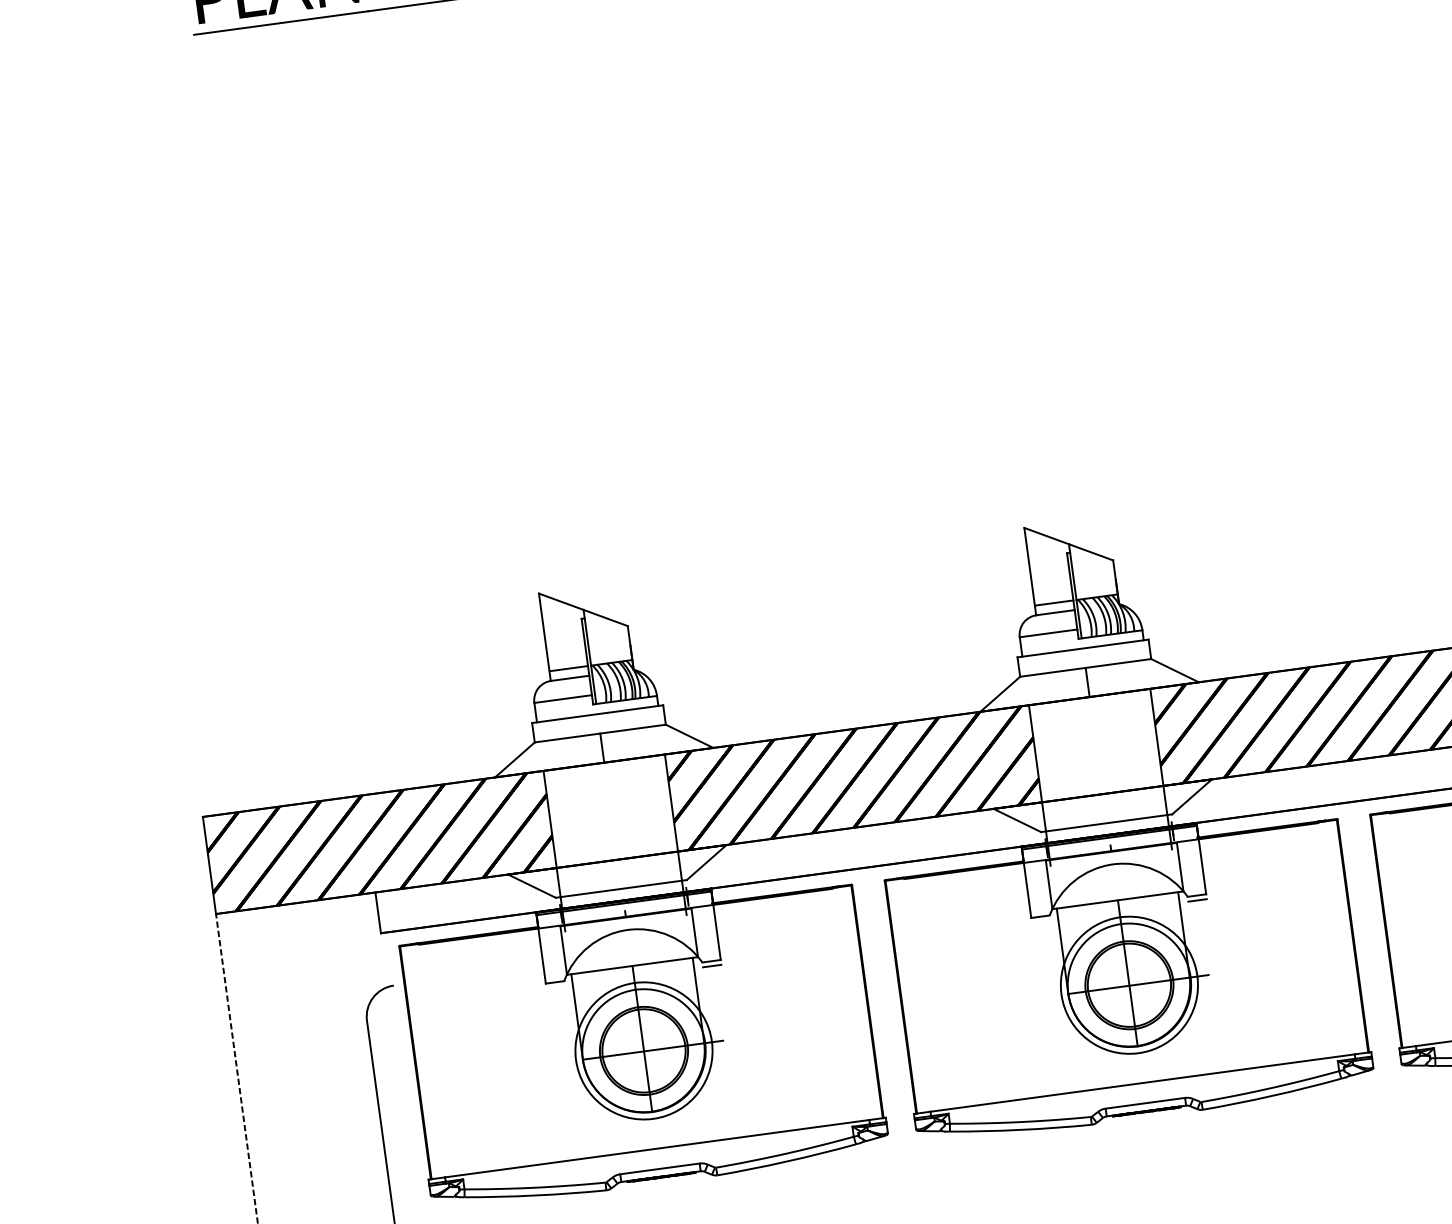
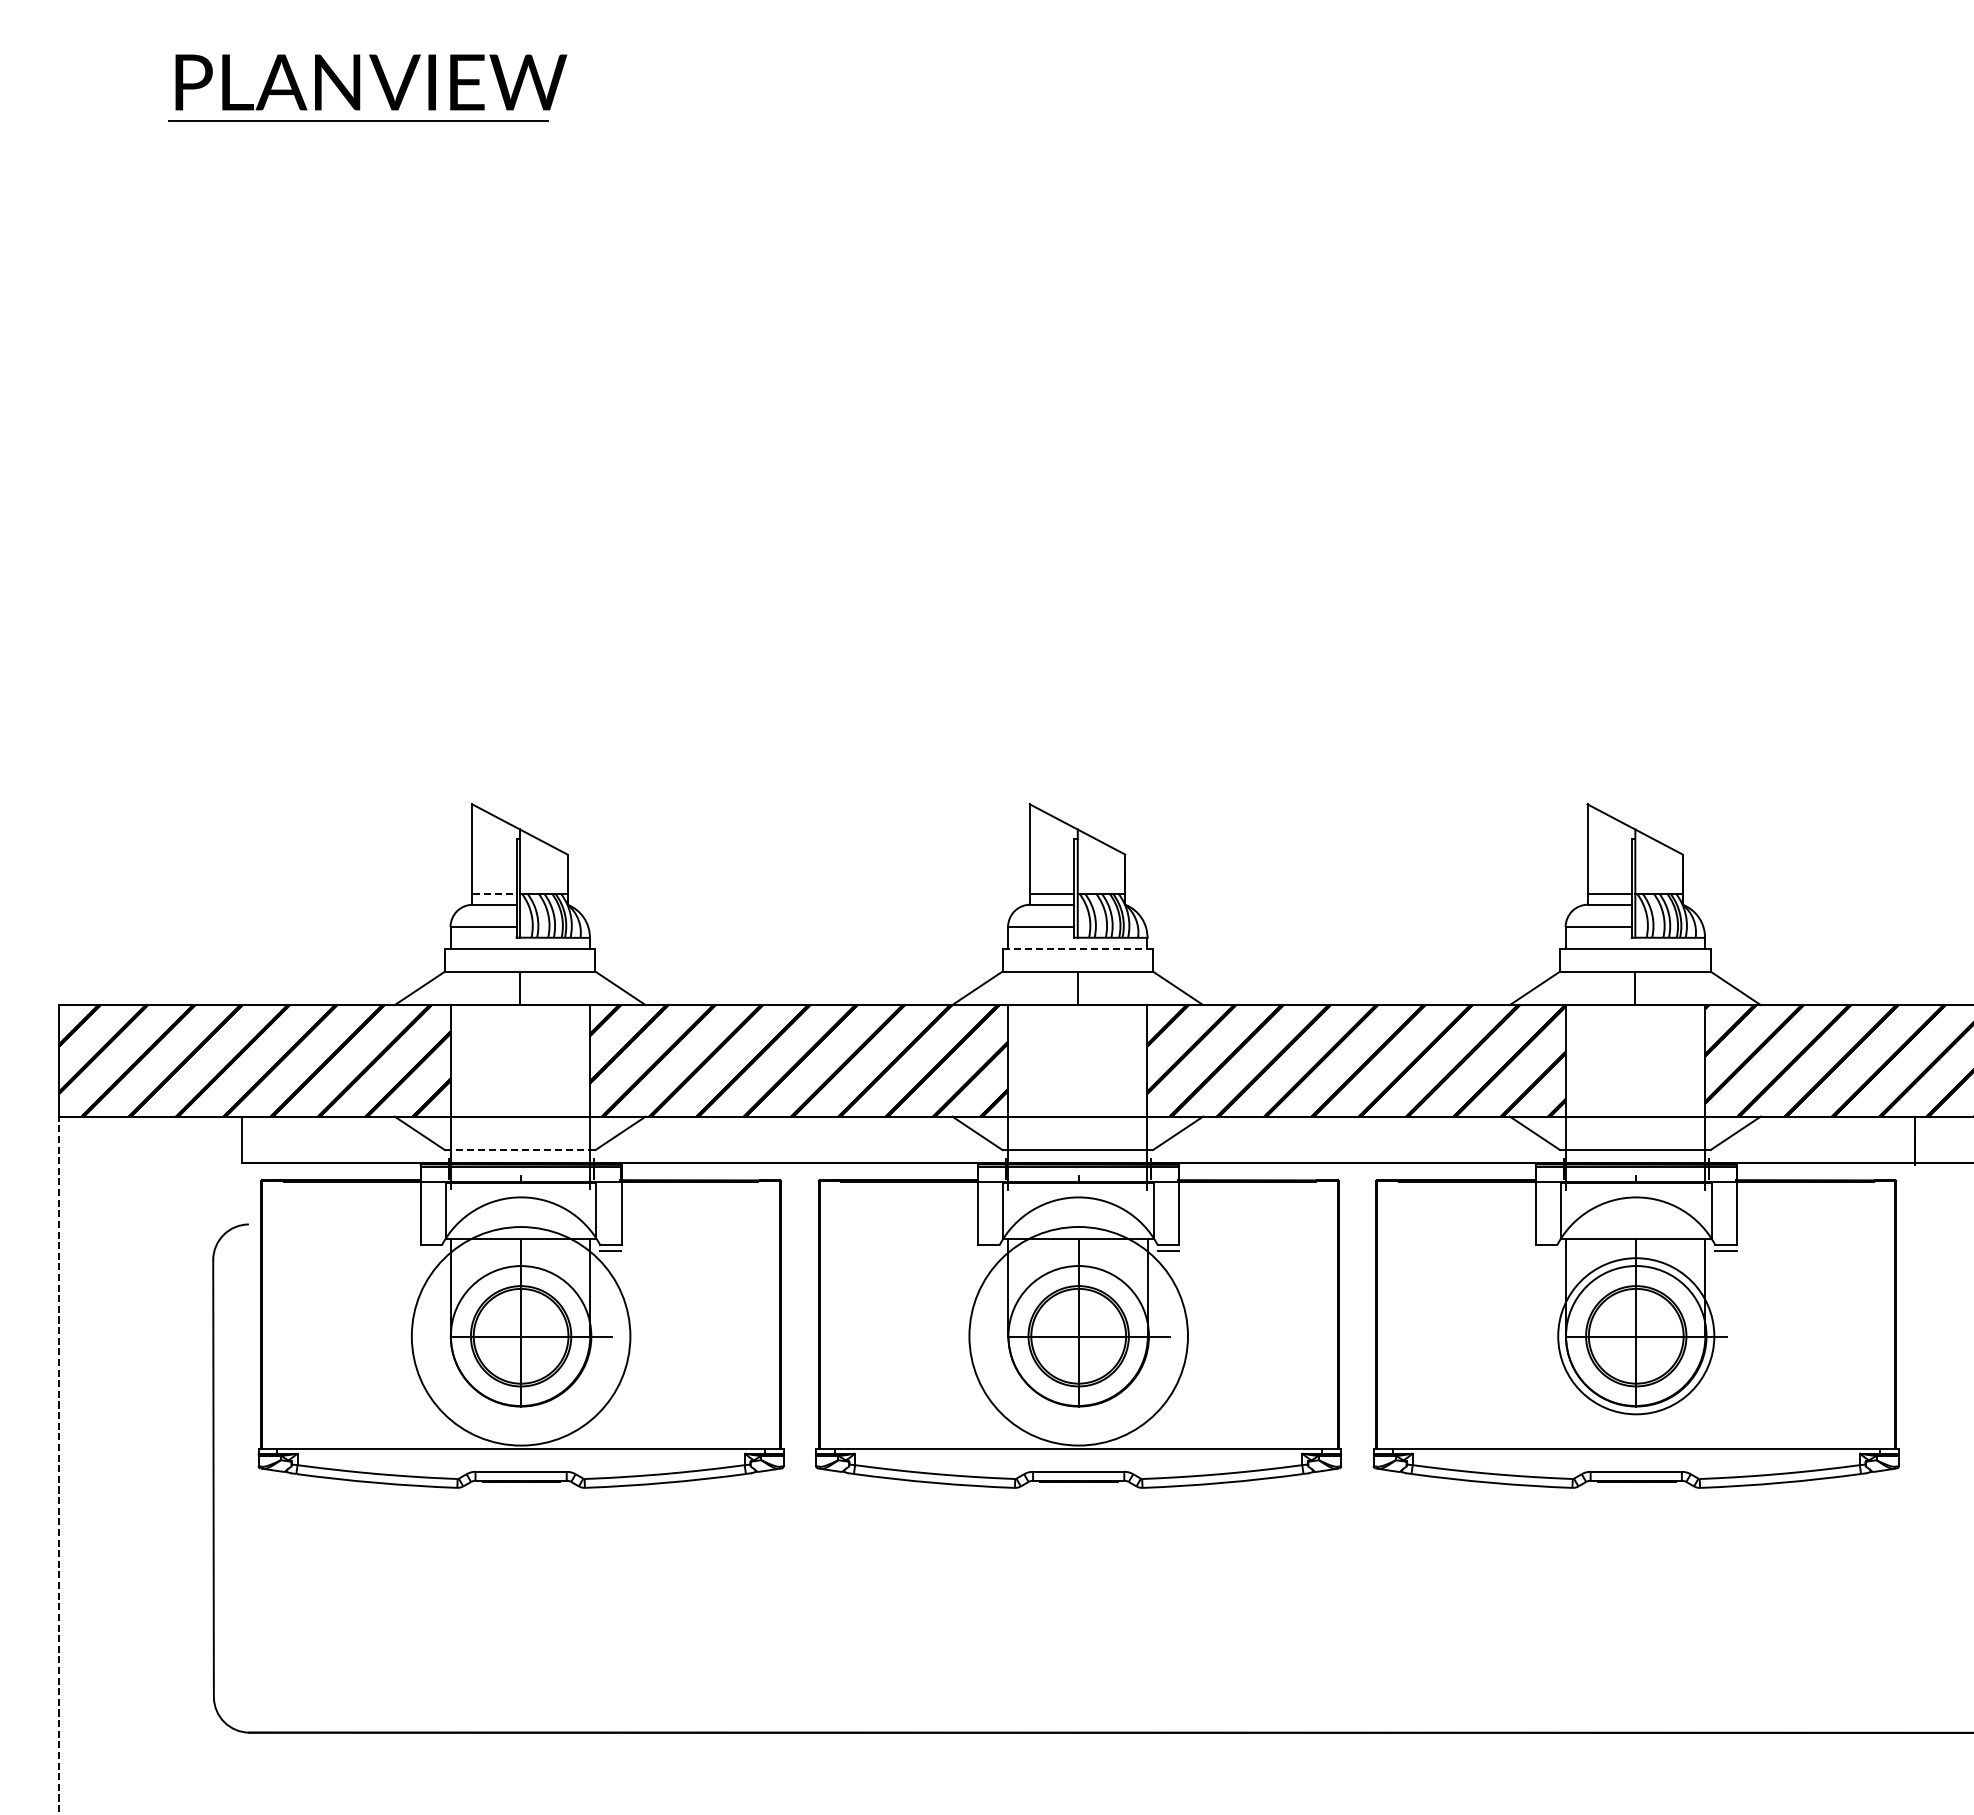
line: (1083, 648) -> (1078, 949), solid -> dashed
line: (568, 668) -> (494, 893), solid -> dashed
line: (621, 889) -> (520, 1150), solid -> dashed
circle: (1129, 985) -> (1078, 1336), size x1.4
circle: (644, 1051) -> (521, 1336), size x1.4

